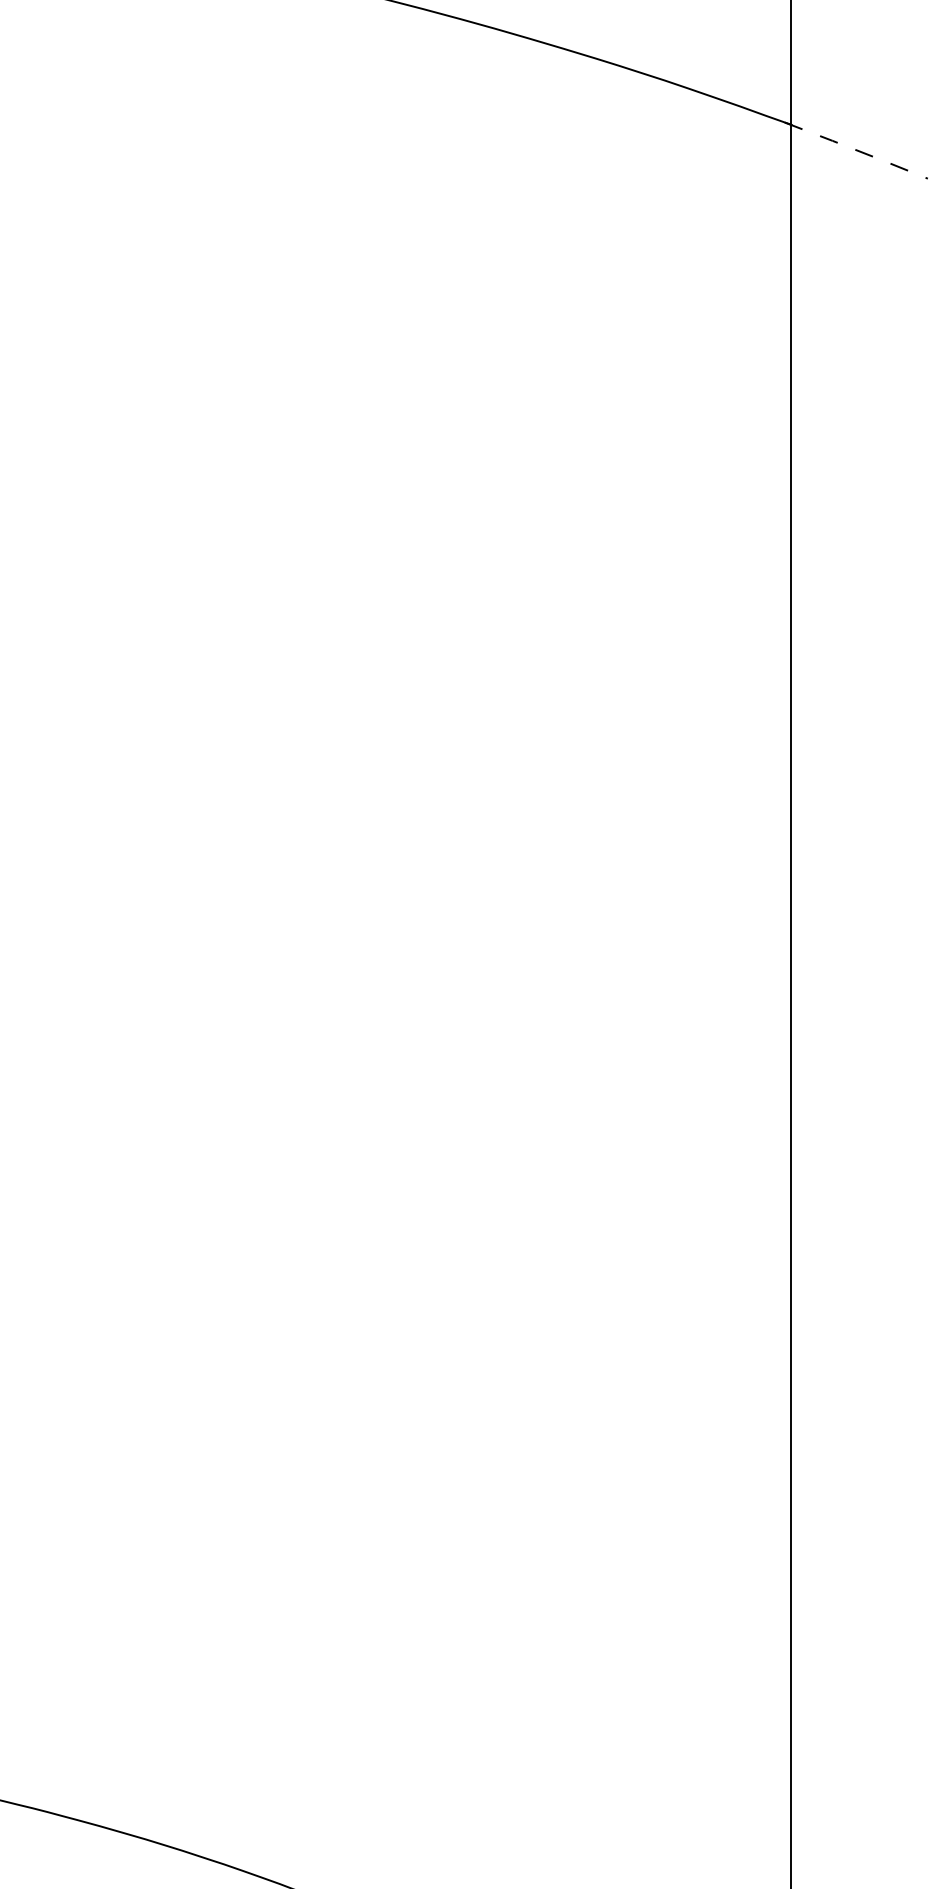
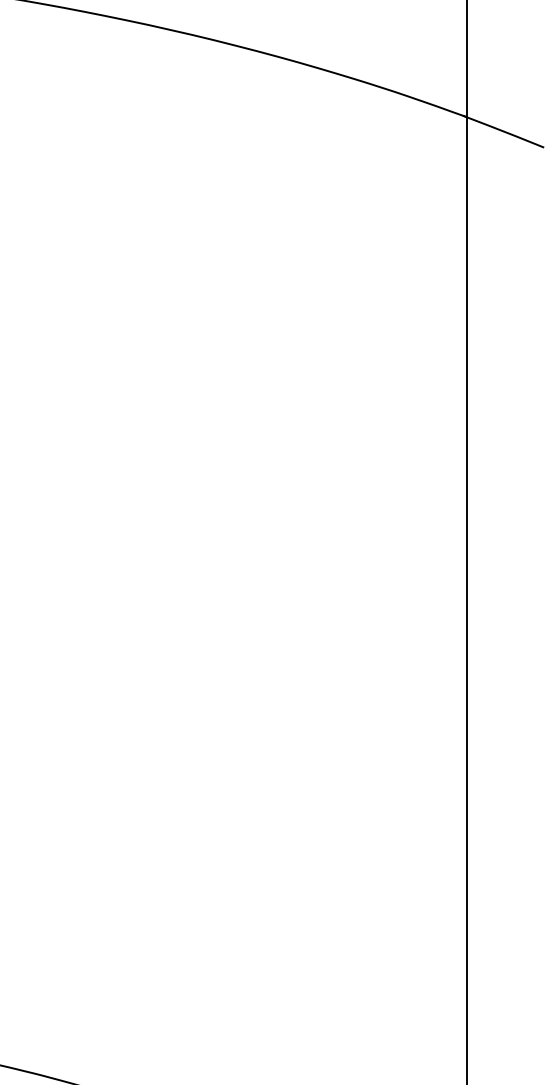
line: (856, 150) -> (503, 131), dashed -> solid

